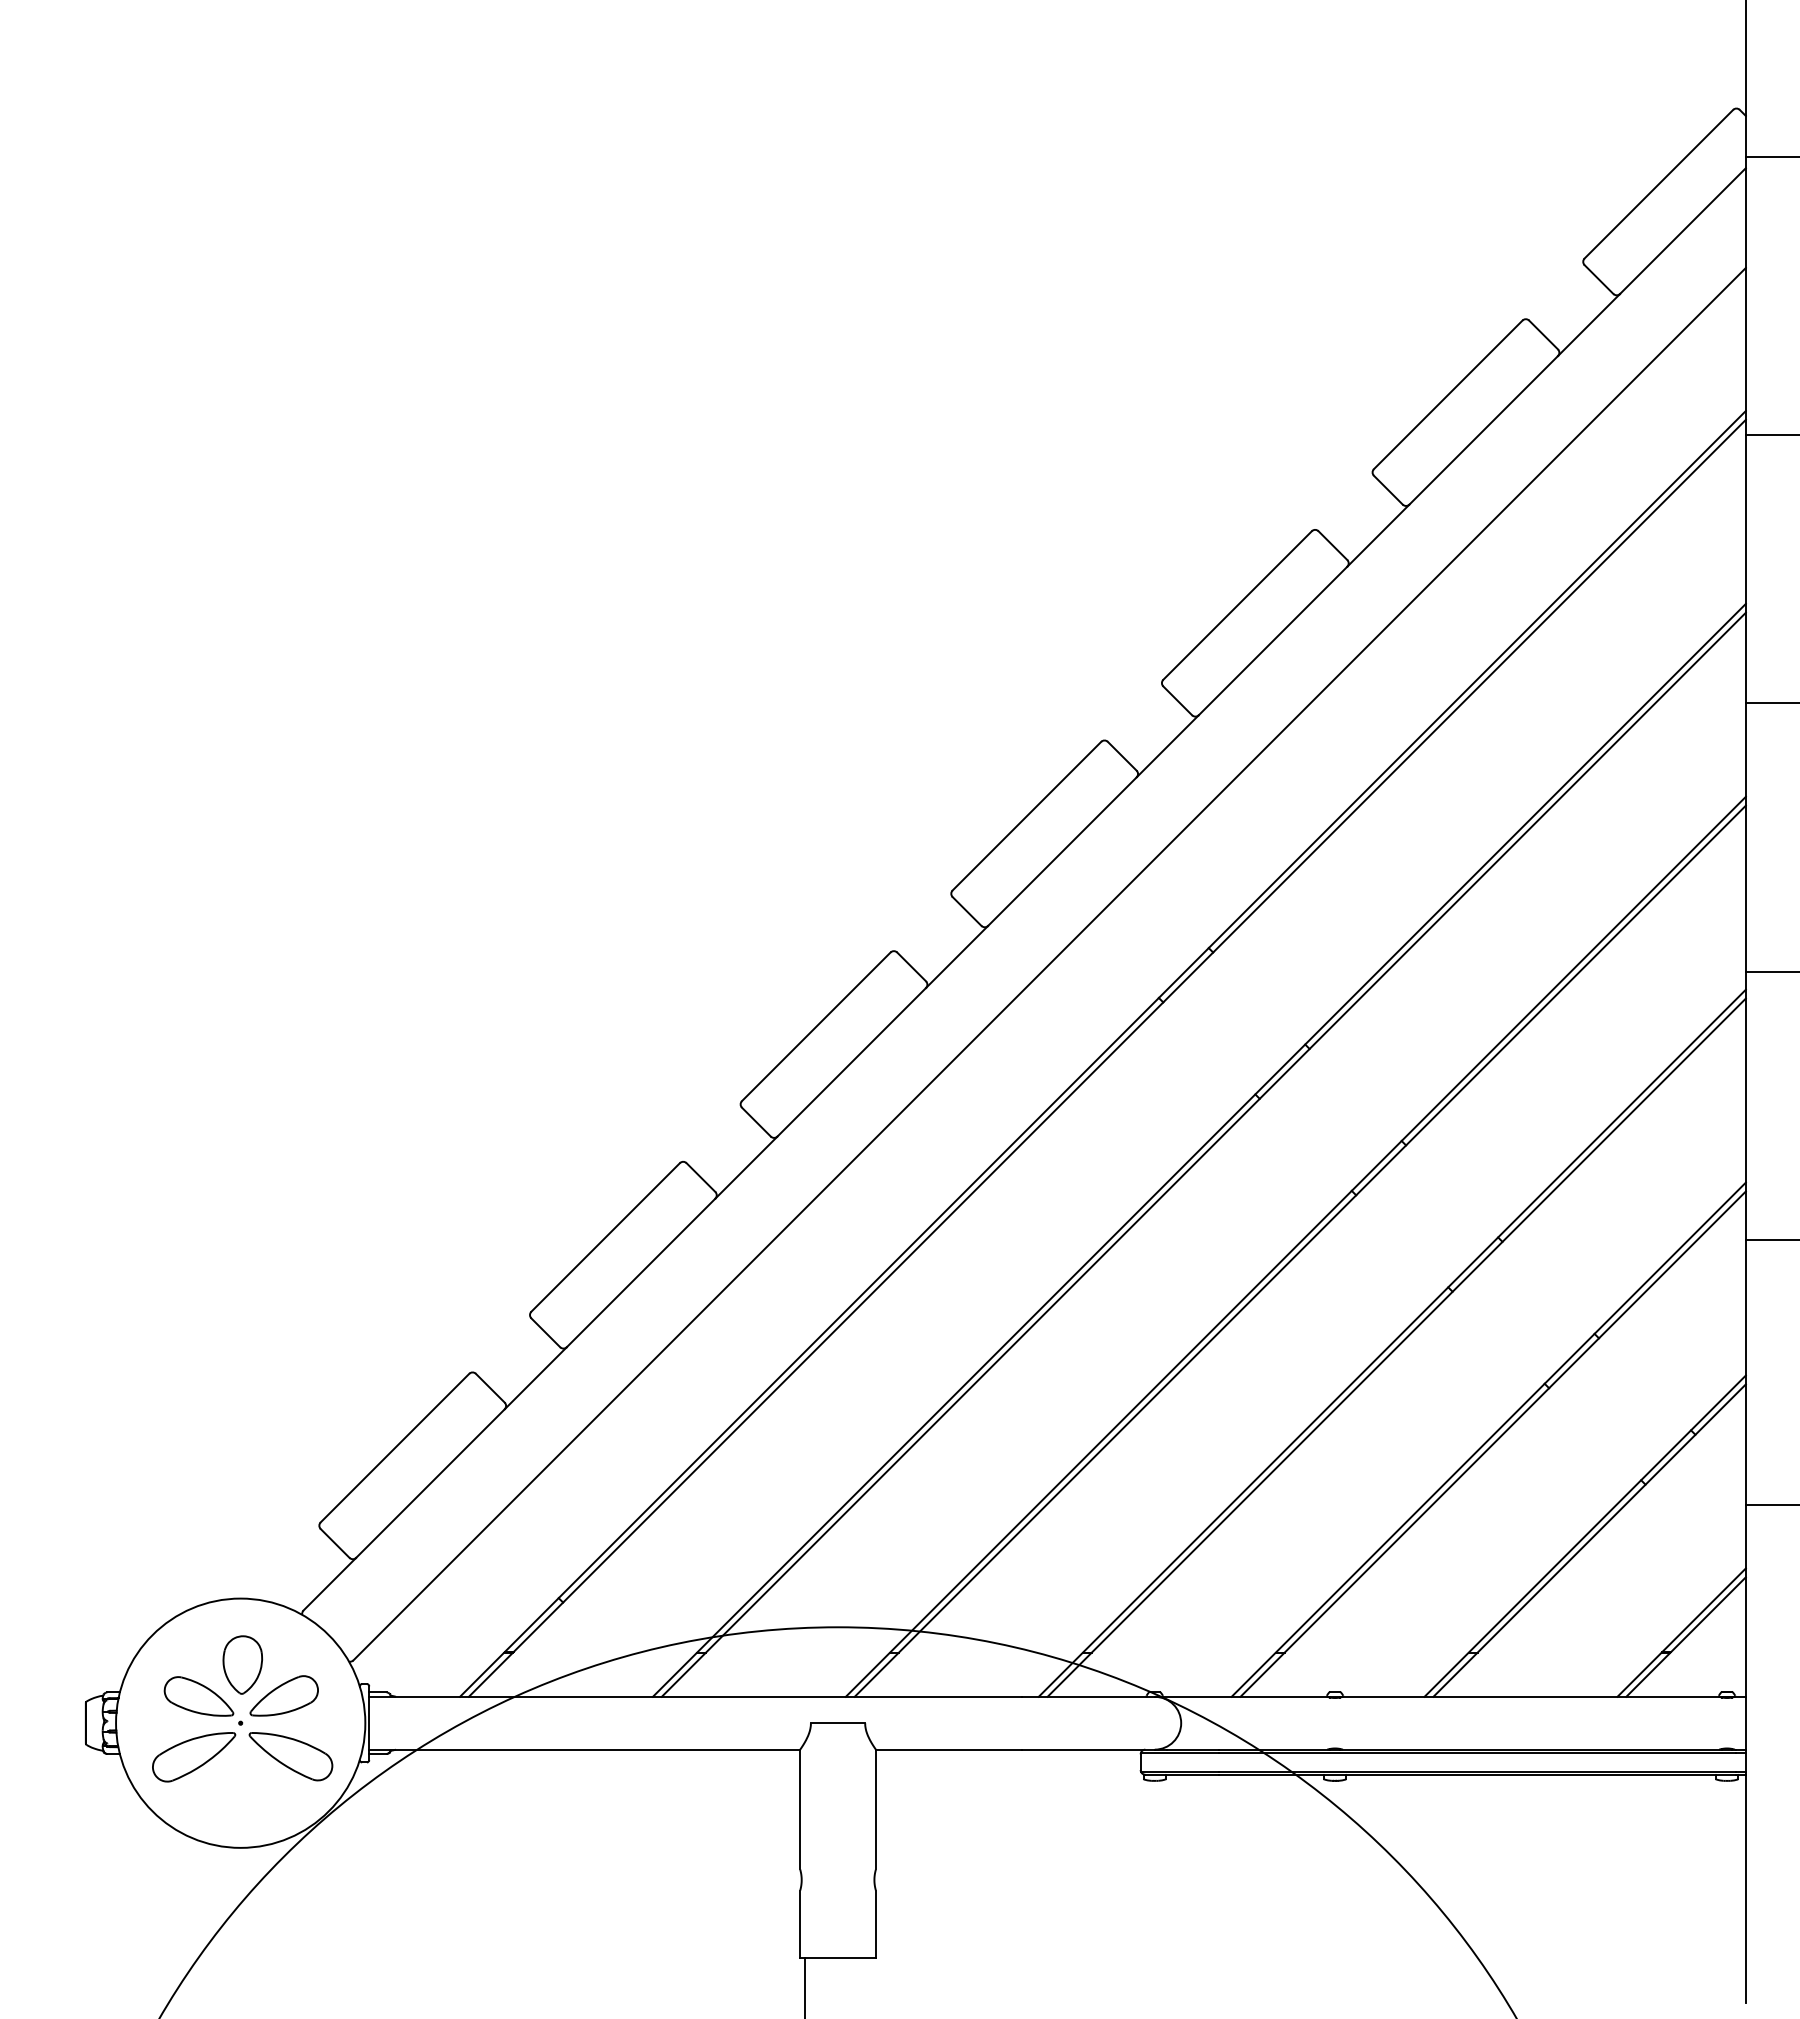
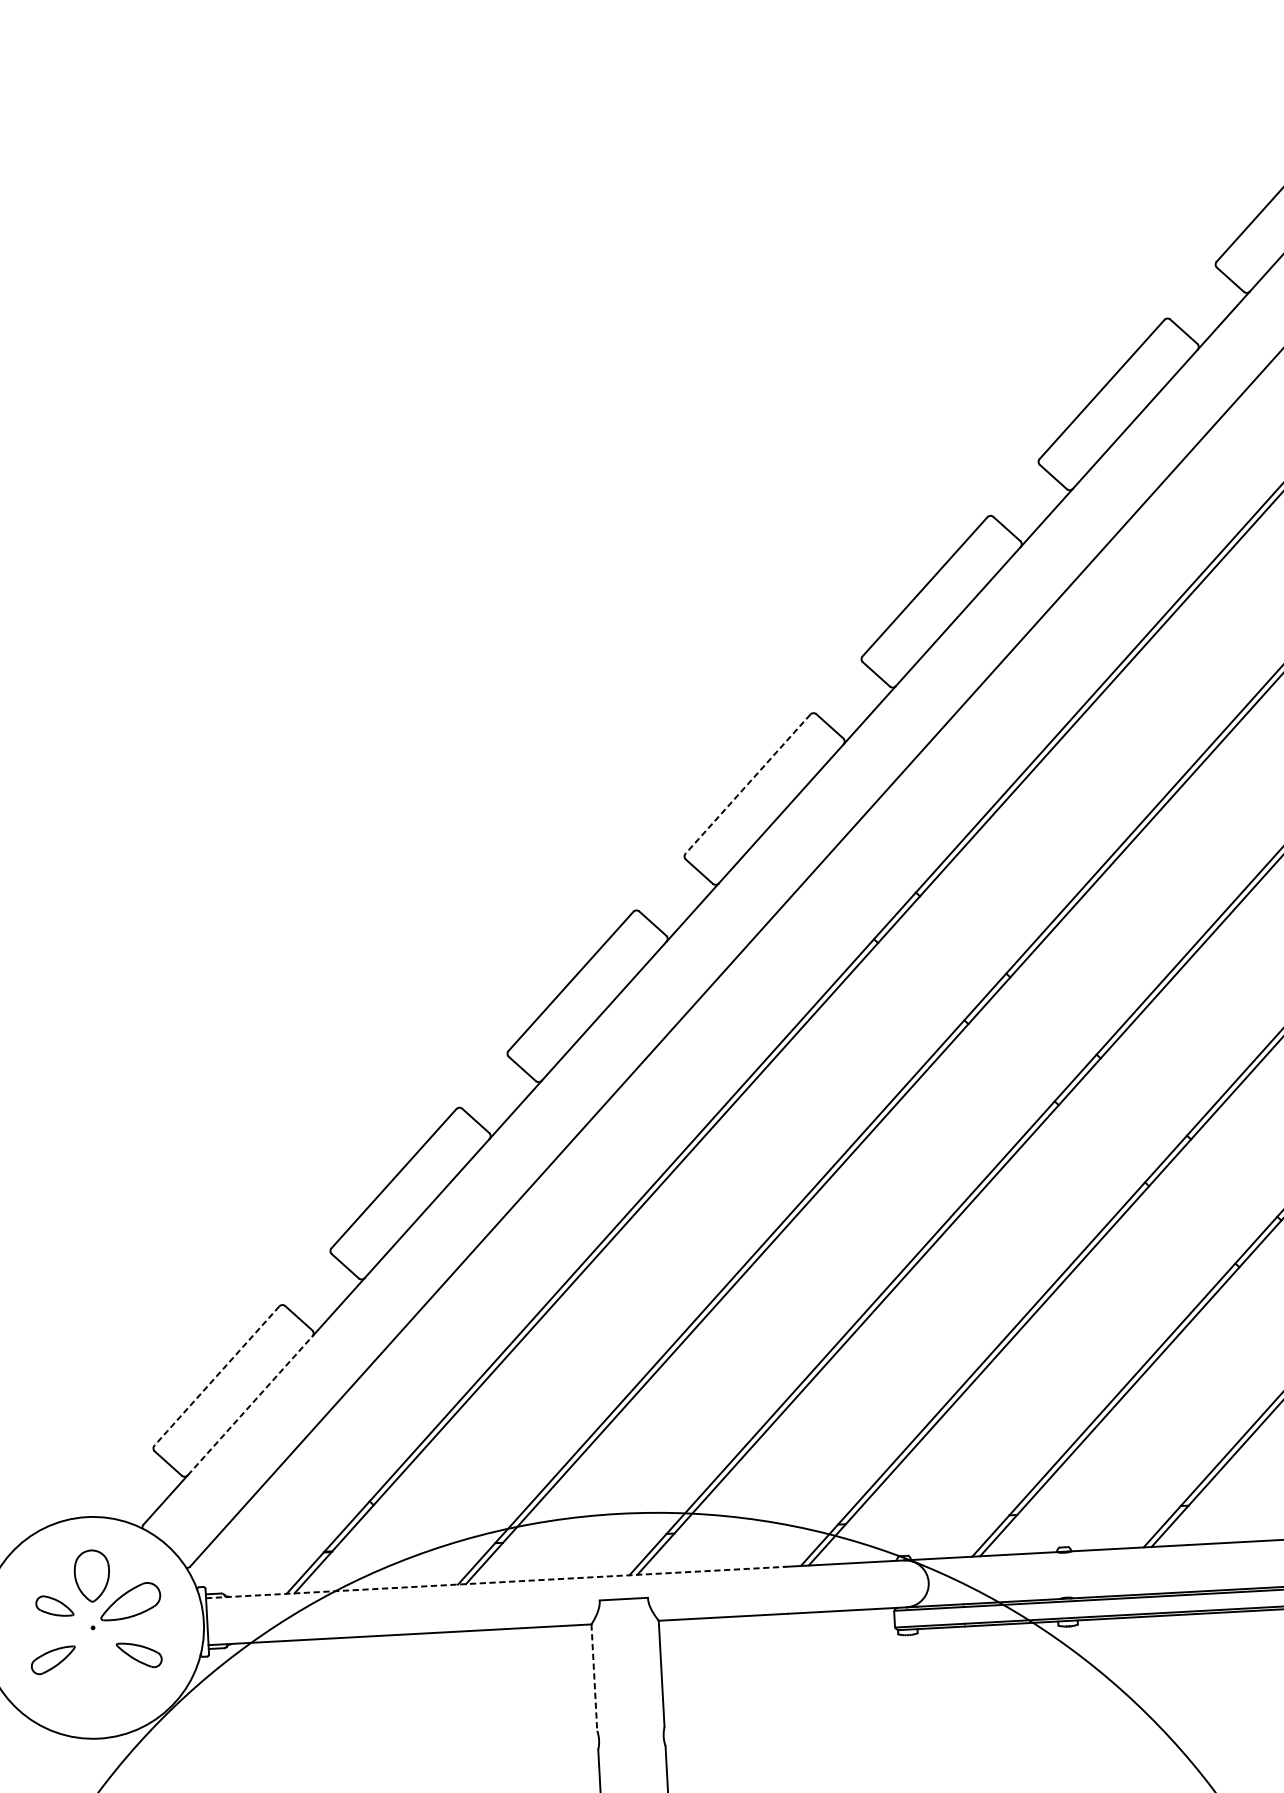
line: (1026, 816) -> (747, 784), solid -> dashed
line: (394, 1448) -> (216, 1376), solid -> dashed
line: (430, 1483) -> (250, 1405), solid -> dashed
part: (198, 1696) -> (54, 1606), size x0.6
line: (695, 1696) -> (495, 1582), solid -> dashed
part: (290, 1756) -> (138, 1655), size x0.6
part: (194, 1757) -> (53, 1660), size x0.6
line: (800, 1809) -> (594, 1677), solid -> dashed

